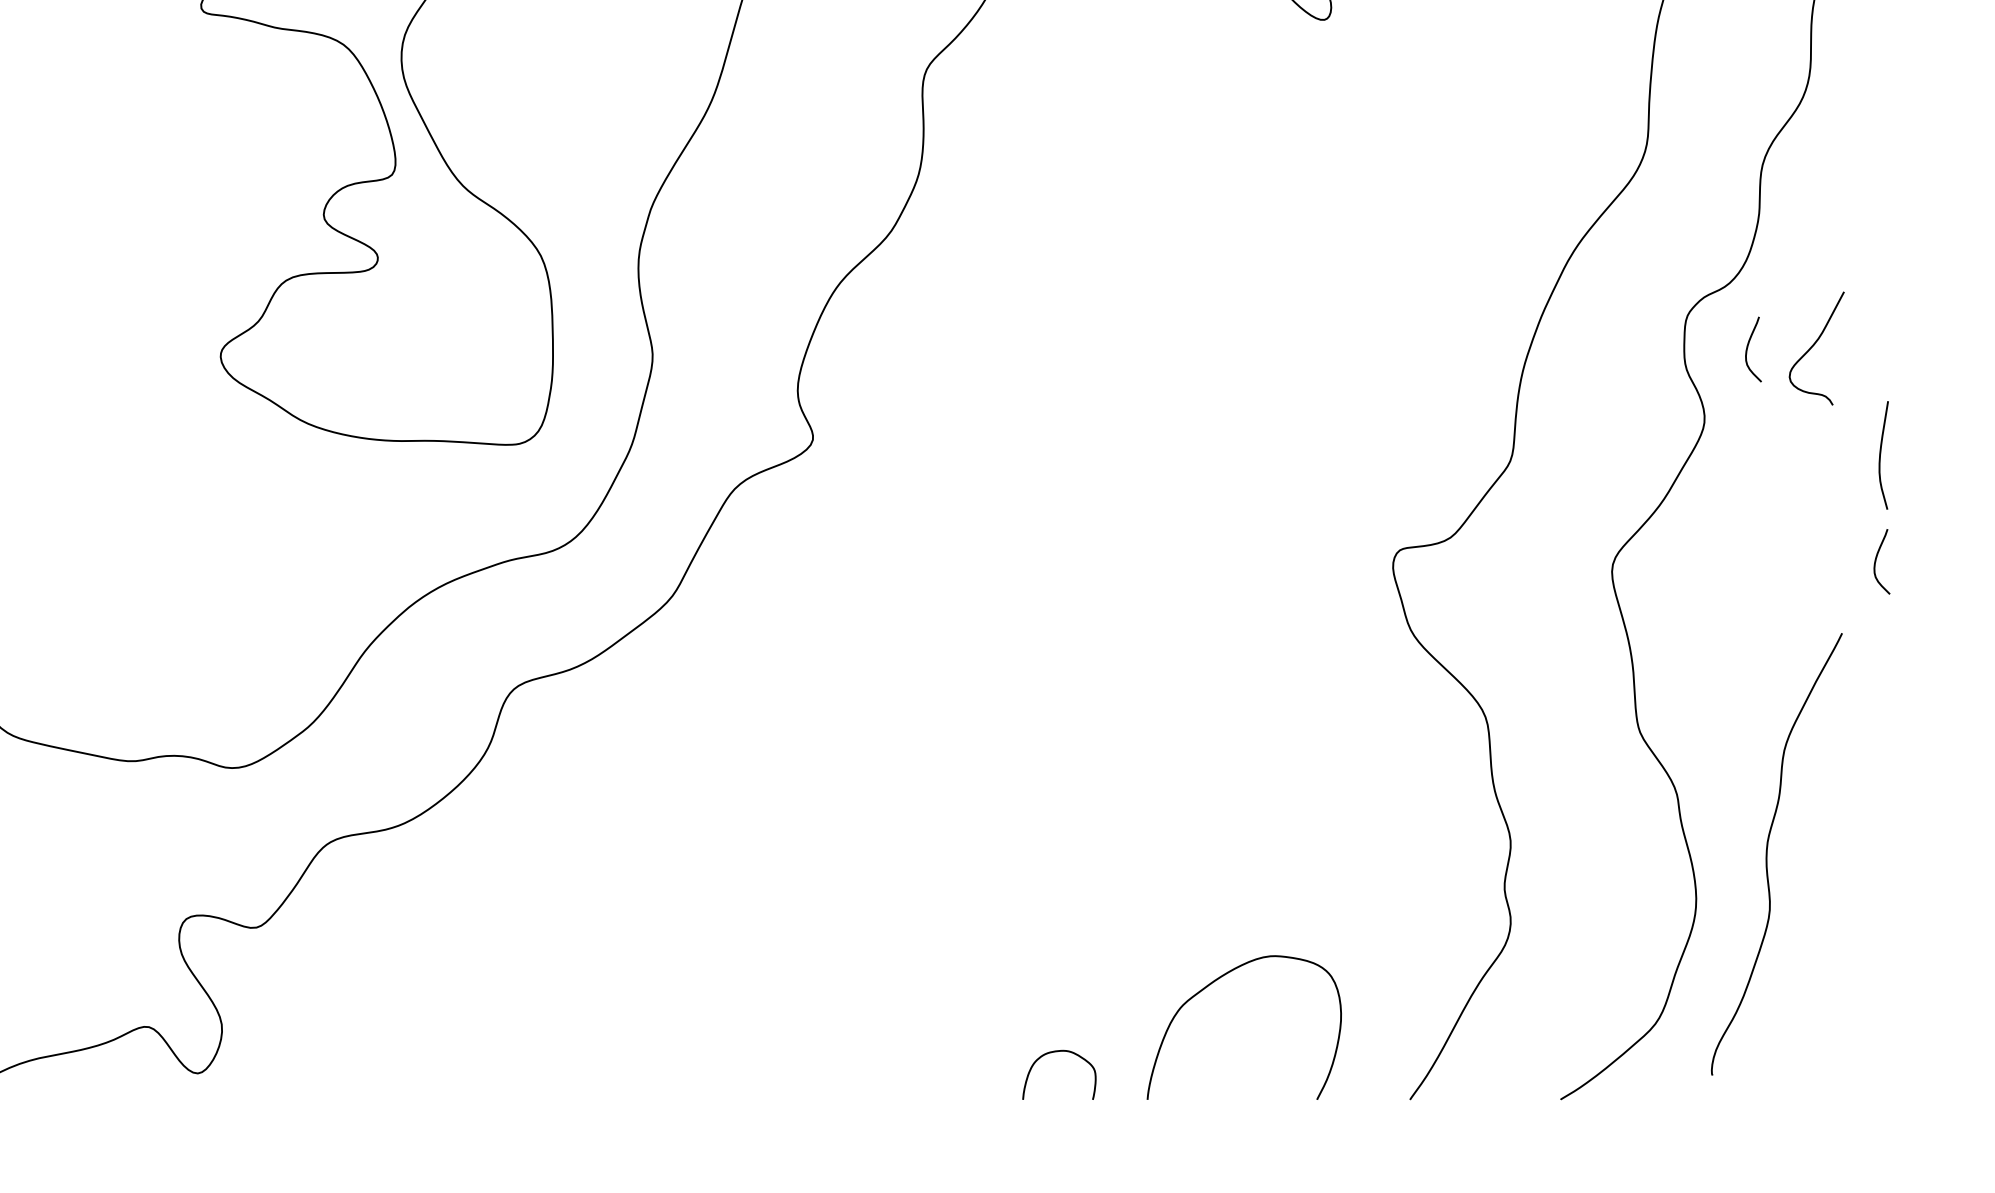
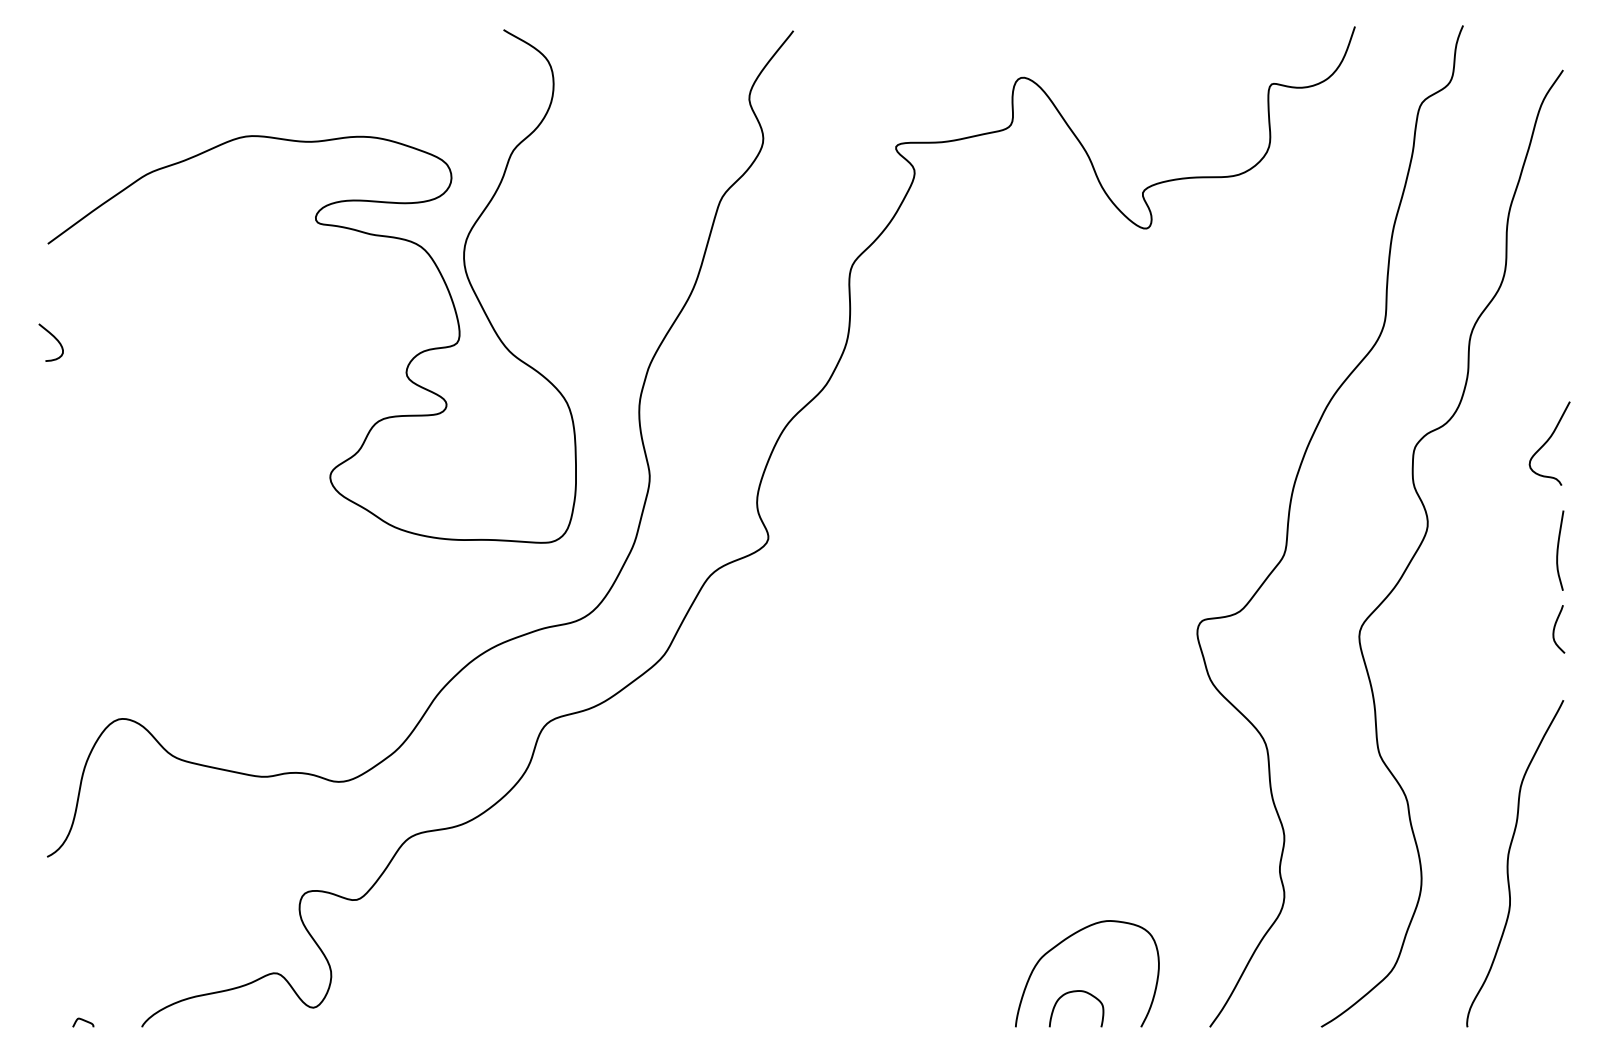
curve: (1815, 345) -> (1548, 441), moved
curve: (1748, 348) -> (1460, 471), removed
curve: (1767, 854) -> (1508, 863), moved
curve: (1059, 1052) -> (1076, 992), moved

